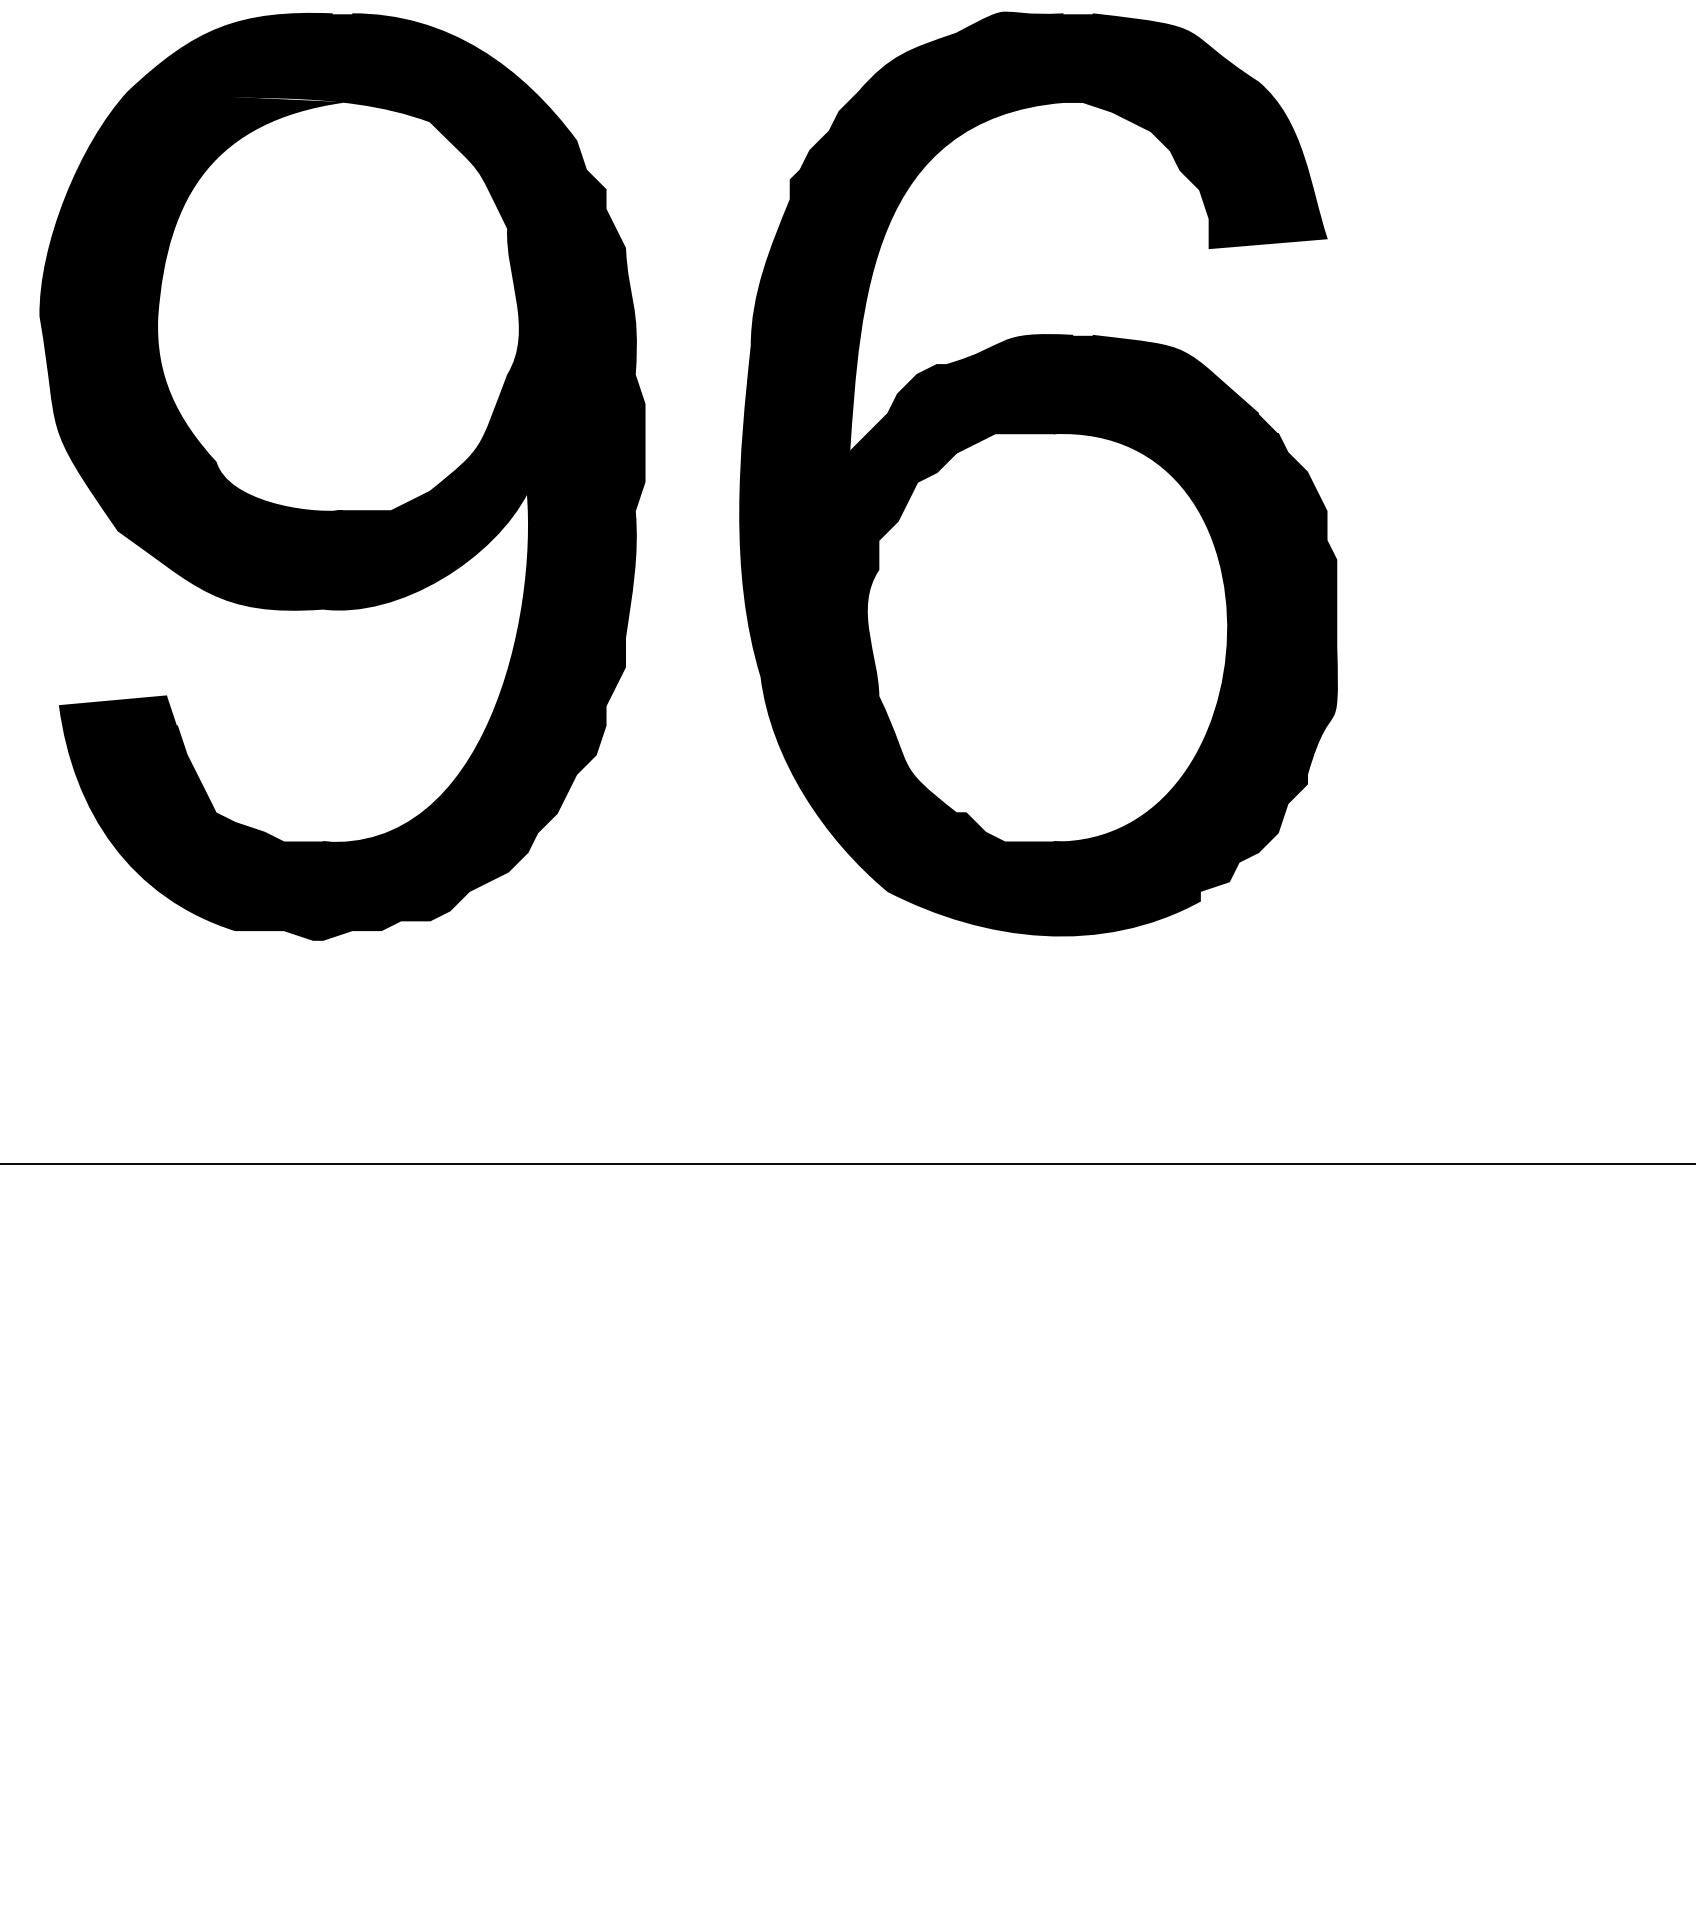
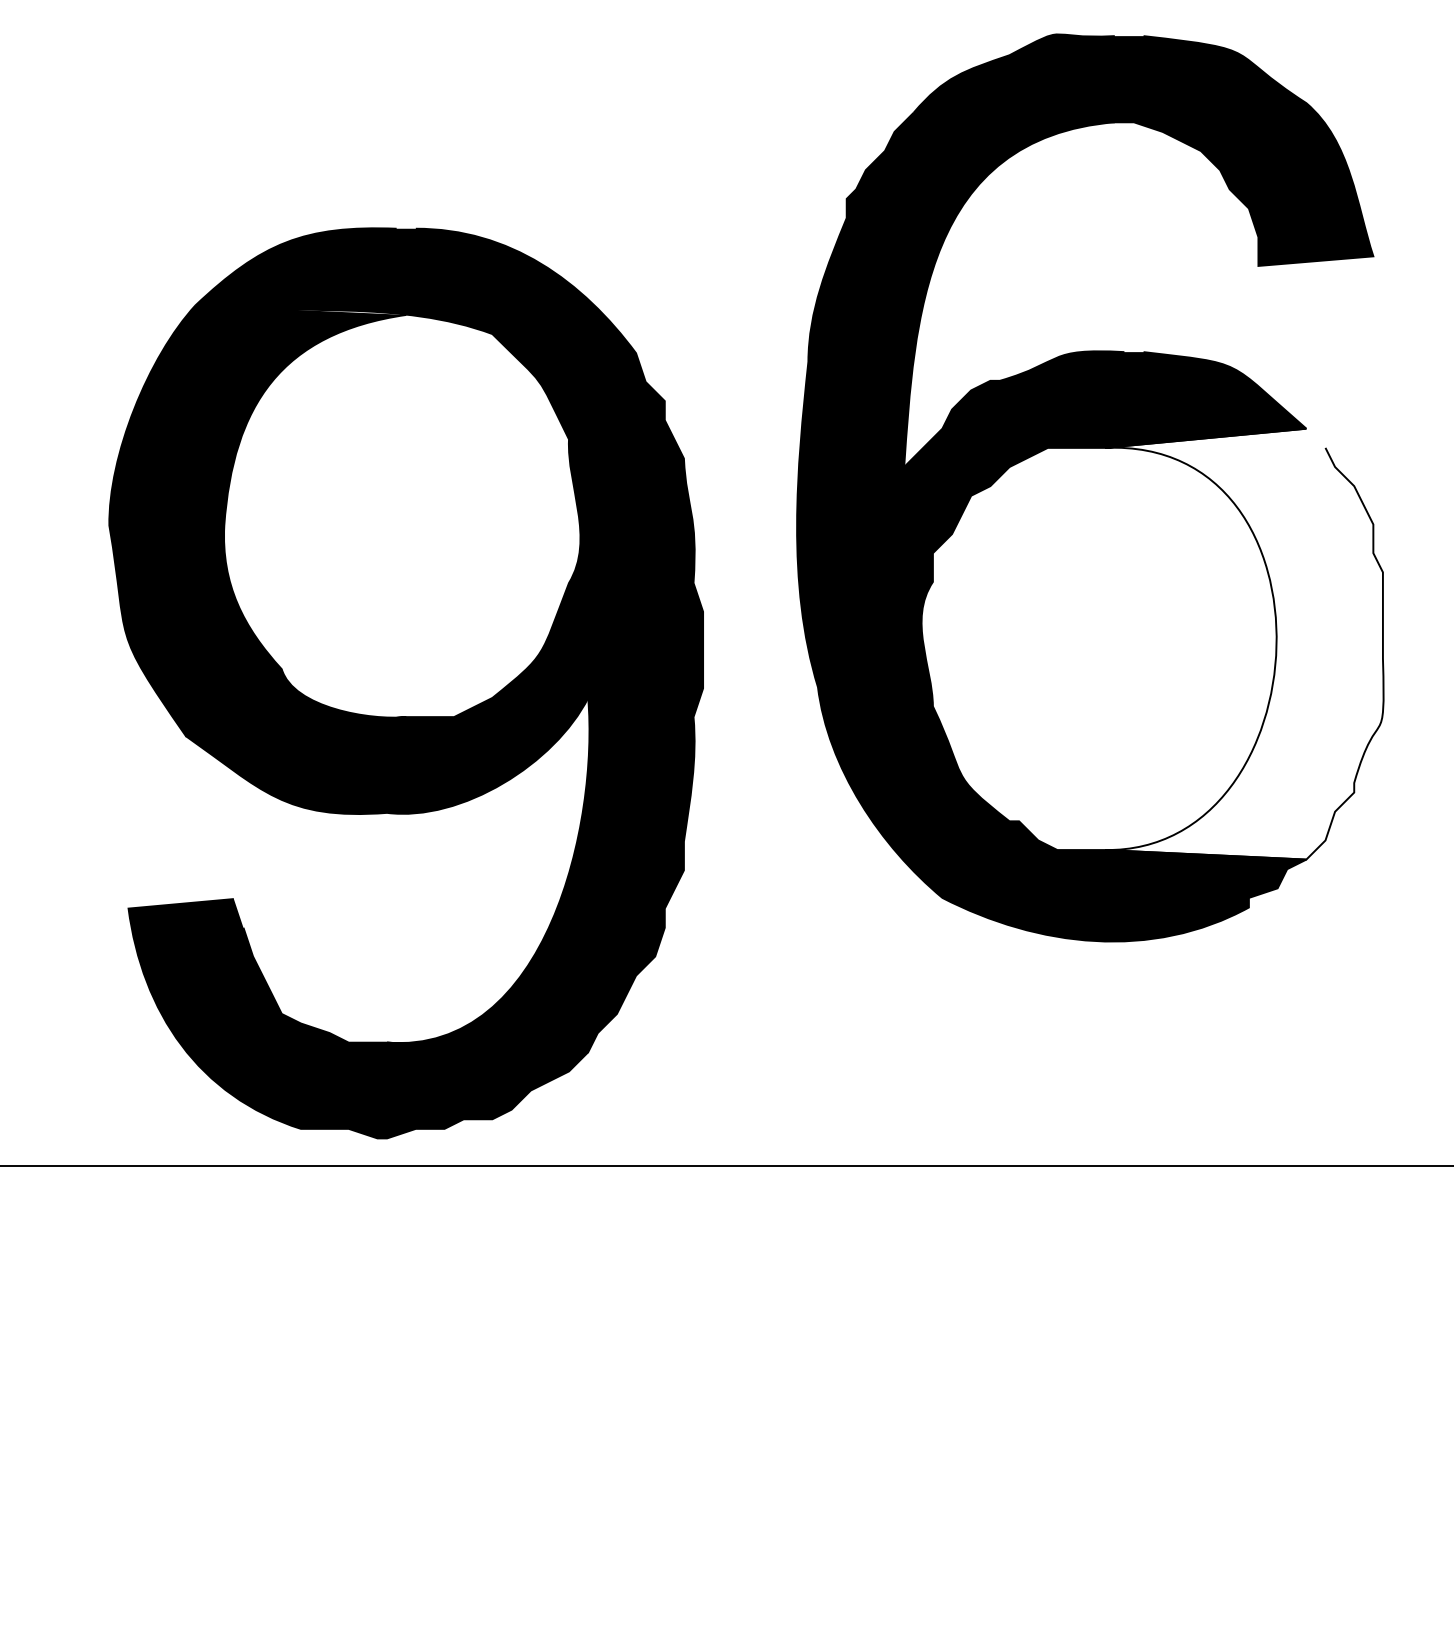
part: (342, 476) -> (406, 683), moved
fill: (1194, 632) -> (1243, 643), removed

